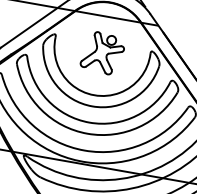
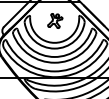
part: (103, 52) -> (55, 20), size x0.7

